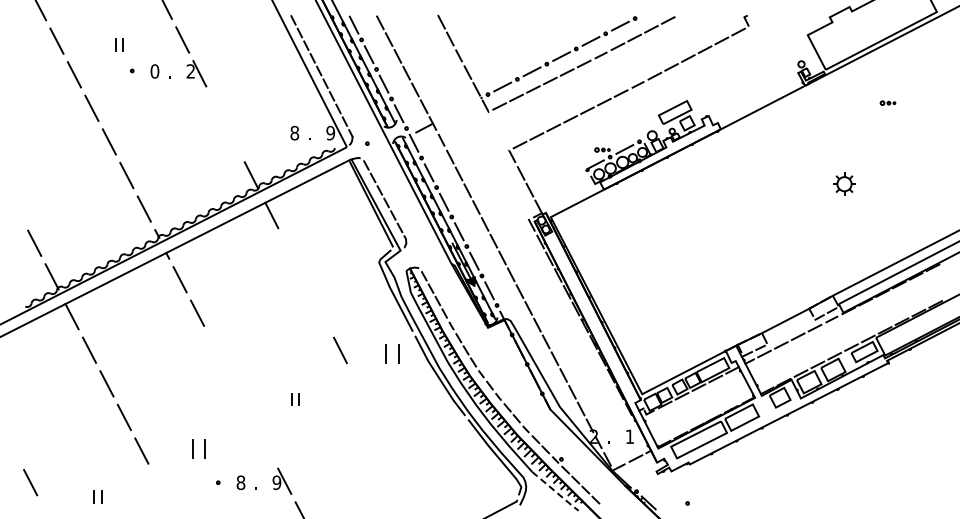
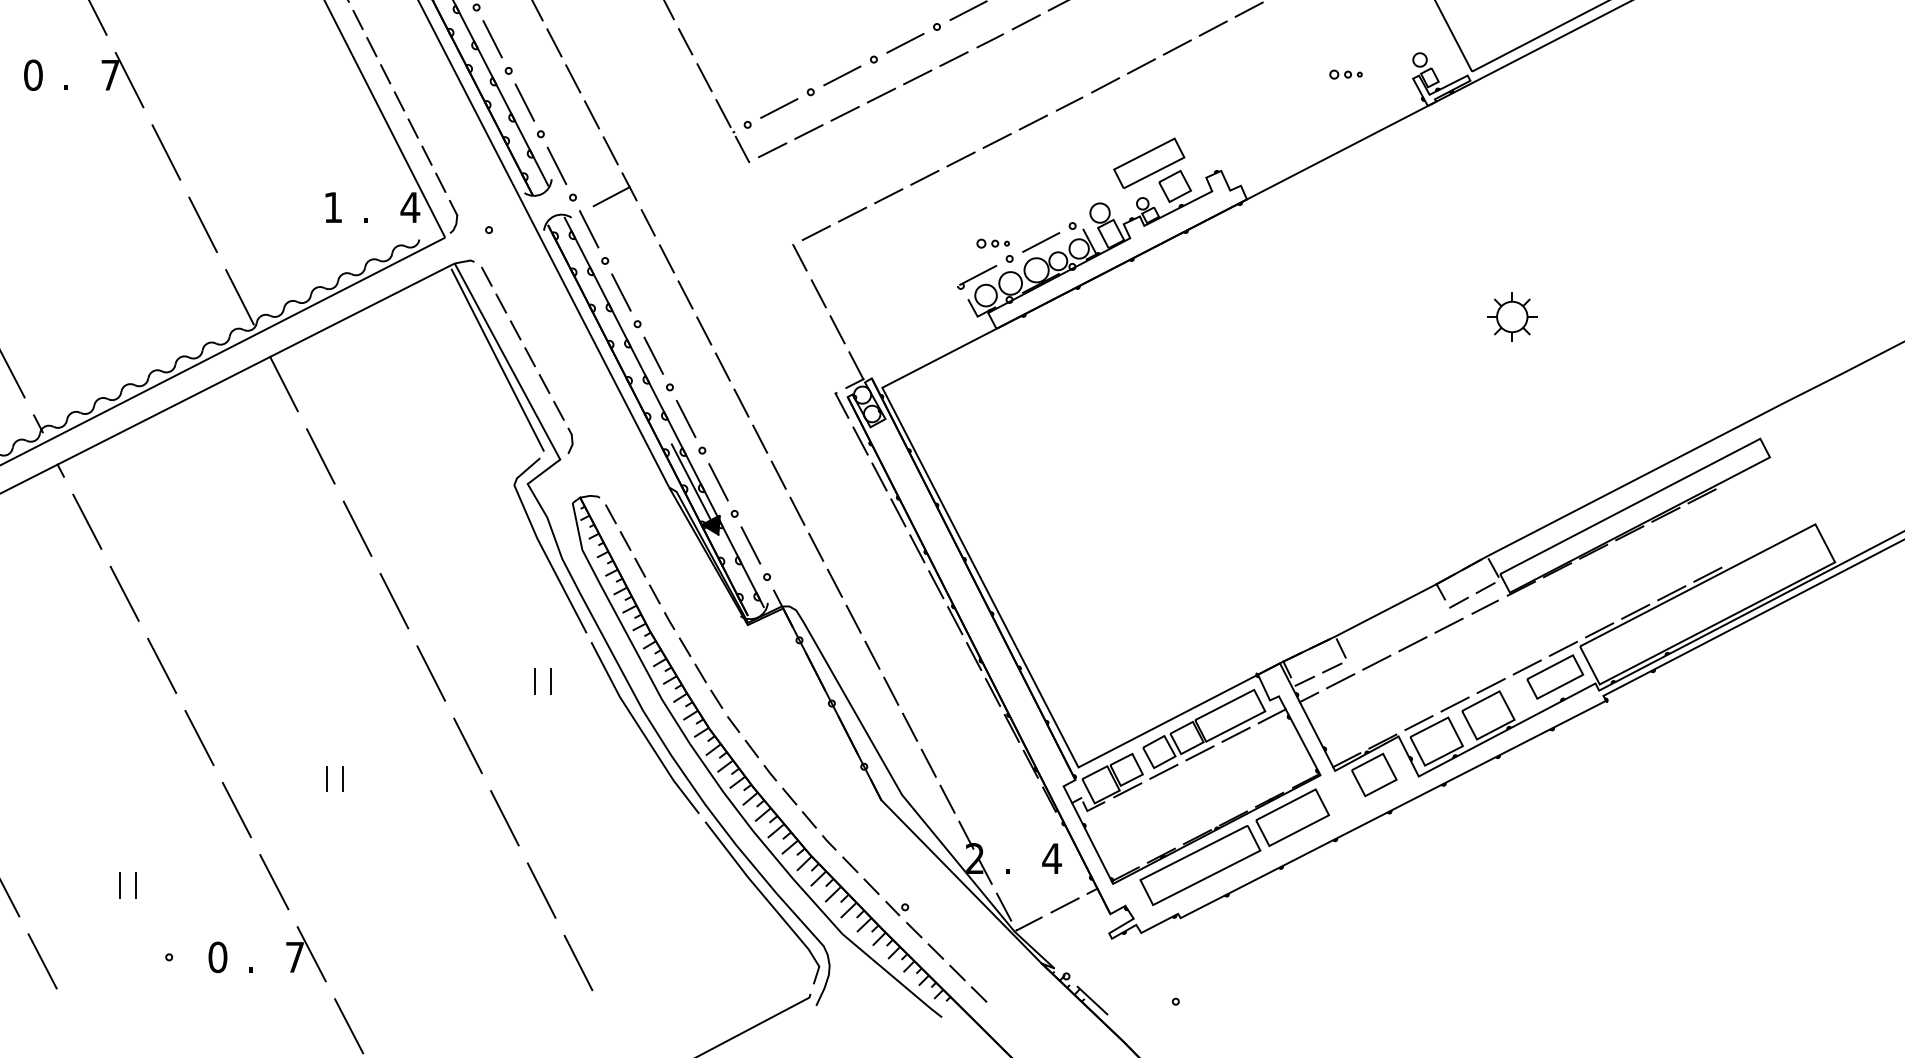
text: (190, 71) -> (109, 75), 2 -> 7
part: (887, 102) -> (1344, 73), moved
line: (216, 107) -> (165, 152), added
text: (294, 132) -> (332, 206), 8 -> 1
text: (330, 132) -> (409, 206), 9 -> 4
line: (233, 140) -> (201, 223), added
line: (288, 248) -> (319, 454), added
line: (305, 282) -> (356, 527), added
line: (322, 316) -> (392, 600), added
line: (214, 346) -> (161, 665), added
part: (392, 353) -> (542, 680), size x0.62
line: (231, 380) -> (197, 738), added
line: (357, 383) -> (467, 744), added
line: (249, 413) -> (236, 808), added
line: (374, 417) -> (504, 817), added
text: (629, 436) -> (1051, 858), 1 -> 4
line: (266, 447) -> (272, 881), added
part: (198, 449) -> (126, 885), size x0.62
line: (391, 451) -> (540, 890), added
text: (240, 482) -> (216, 956), 8 -> 0
text: (276, 482) -> (294, 956), 9 -> 7
line: (158, 484) -> (41, 961), added
line: (408, 485) -> (577, 963), added
line: (555, 491) -> (892, 976), dashed -> solid

